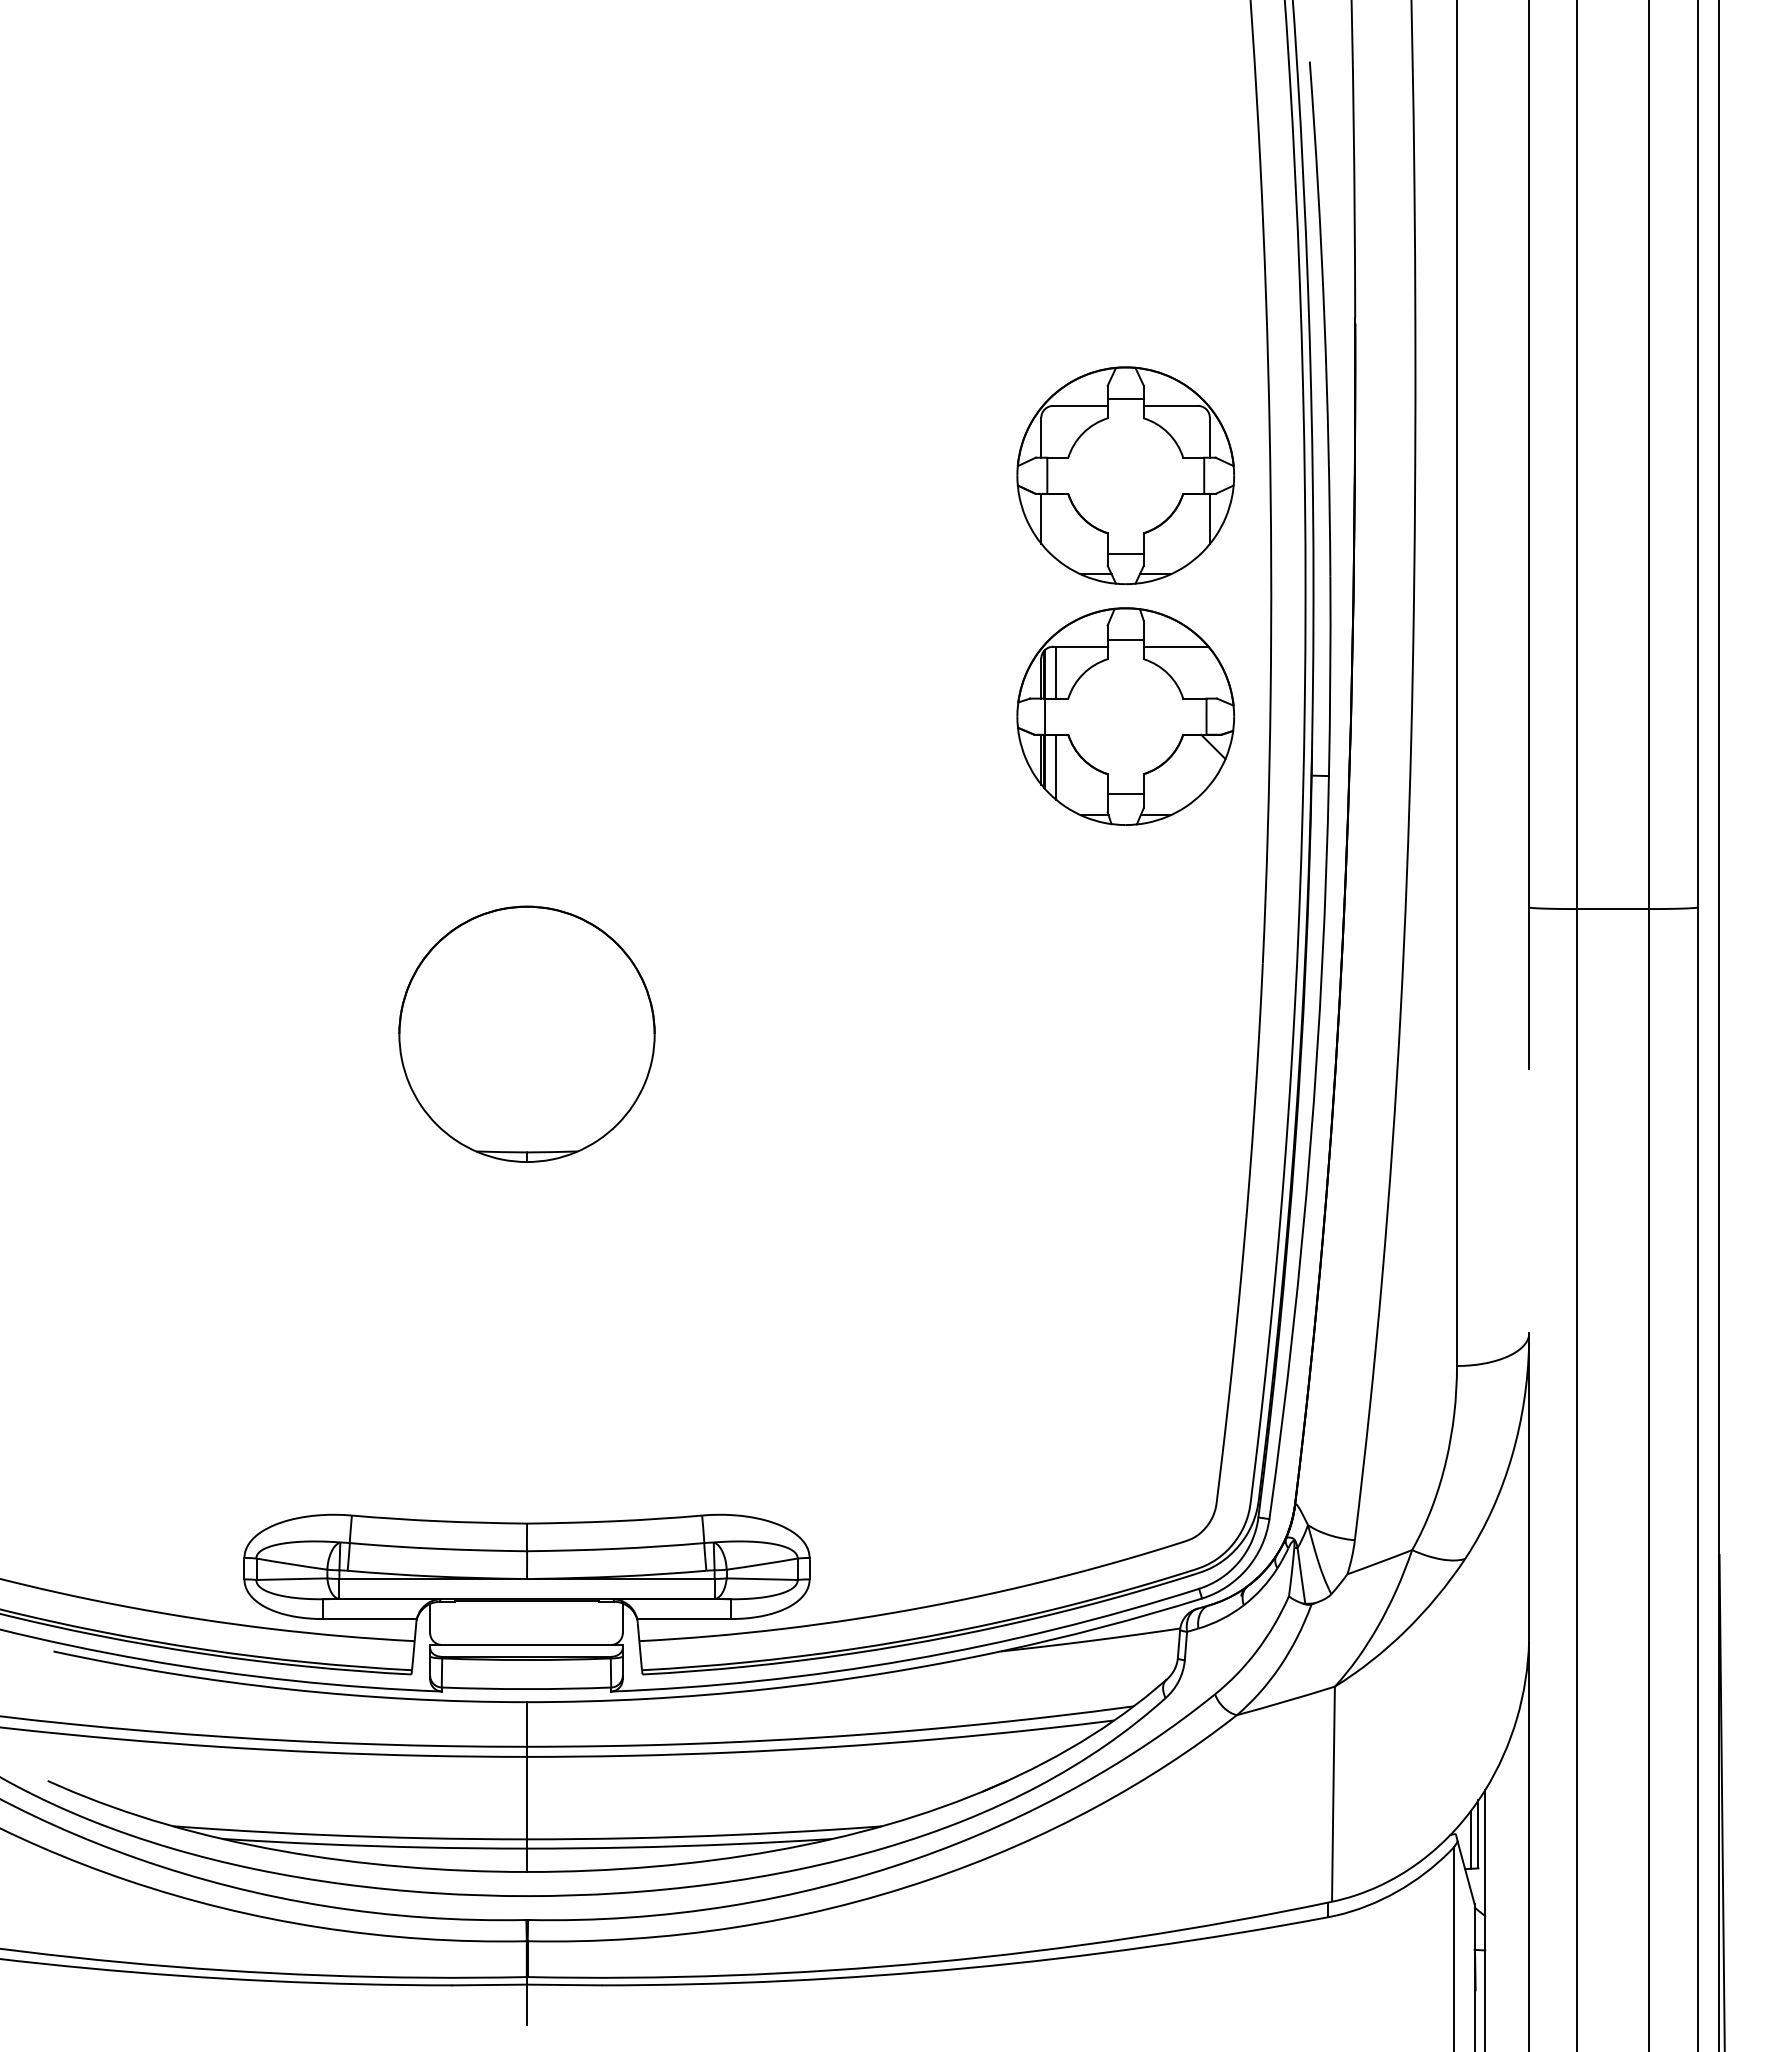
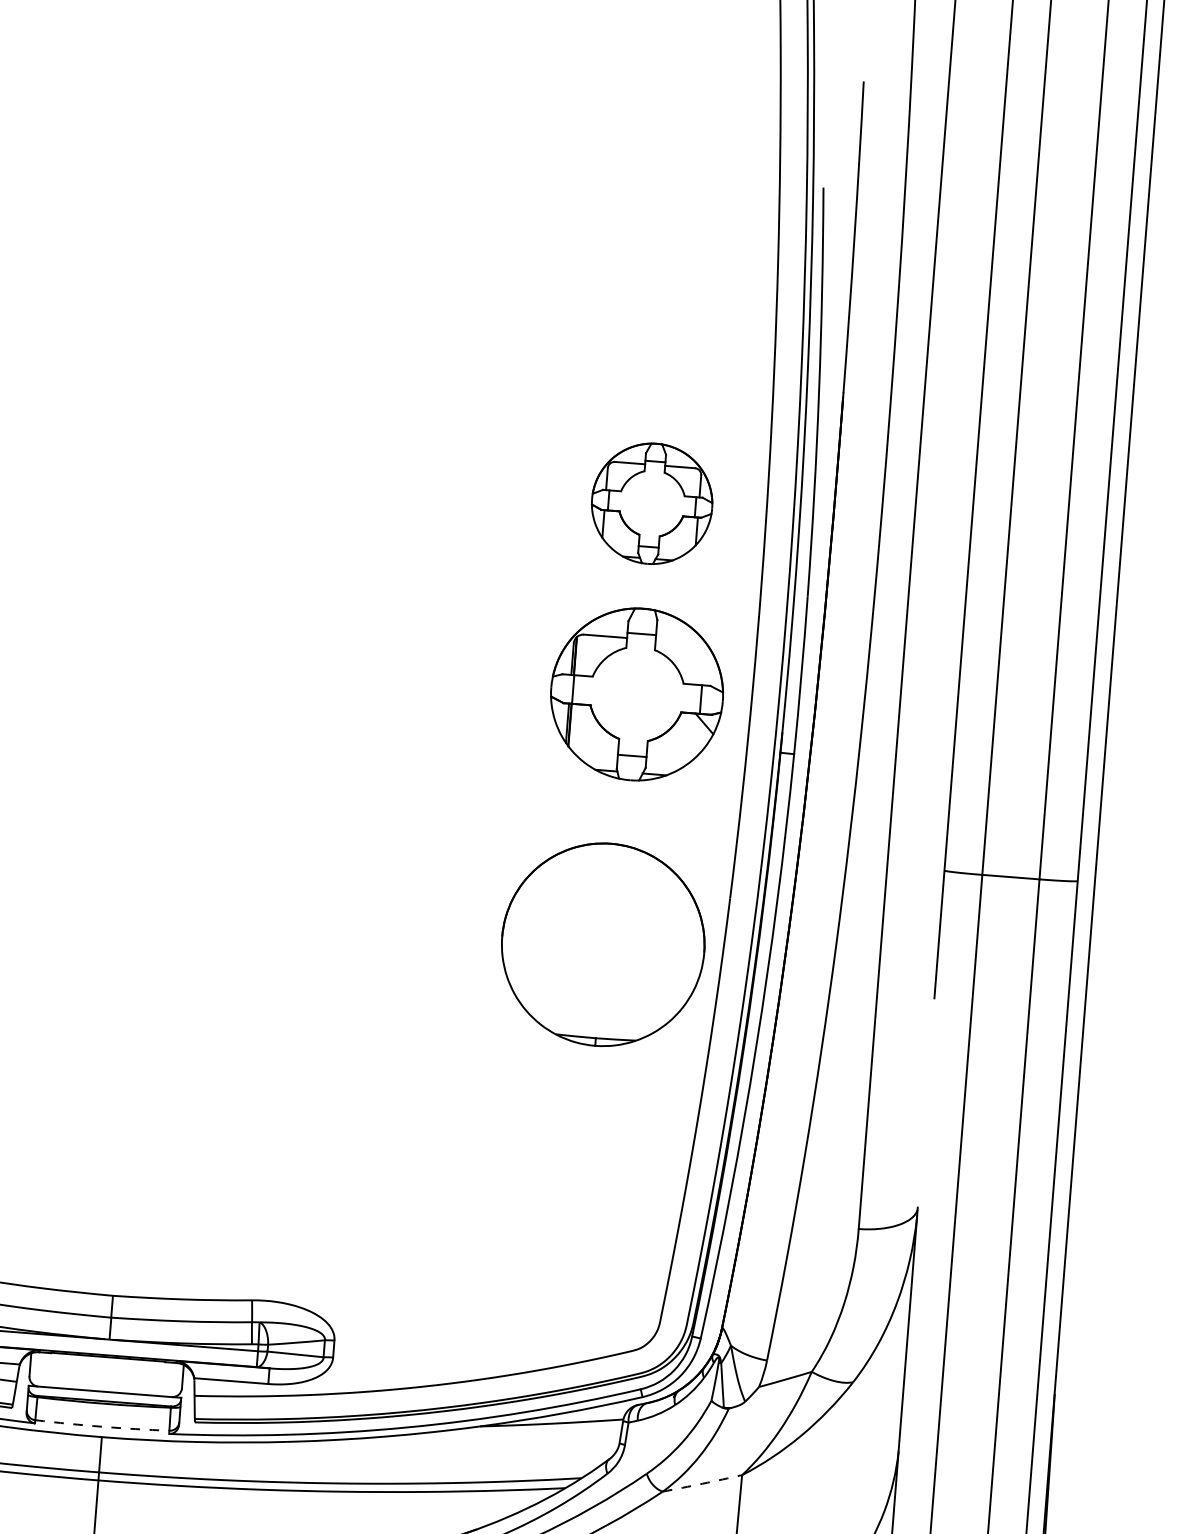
part: (1125, 475) -> (651, 503), size x0.7
line: (1175, 646) -> (680, 642), removed
line: (1056, 672) -> (585, 655), removed
line: (1056, 766) -> (579, 729), removed
part: (526, 1033) -> (602, 944), moved
arc: (526, 1689) -> (102, 1427), solid -> dashed
arc: (1286, 1701) -> (702, 1483), solid -> dashed

